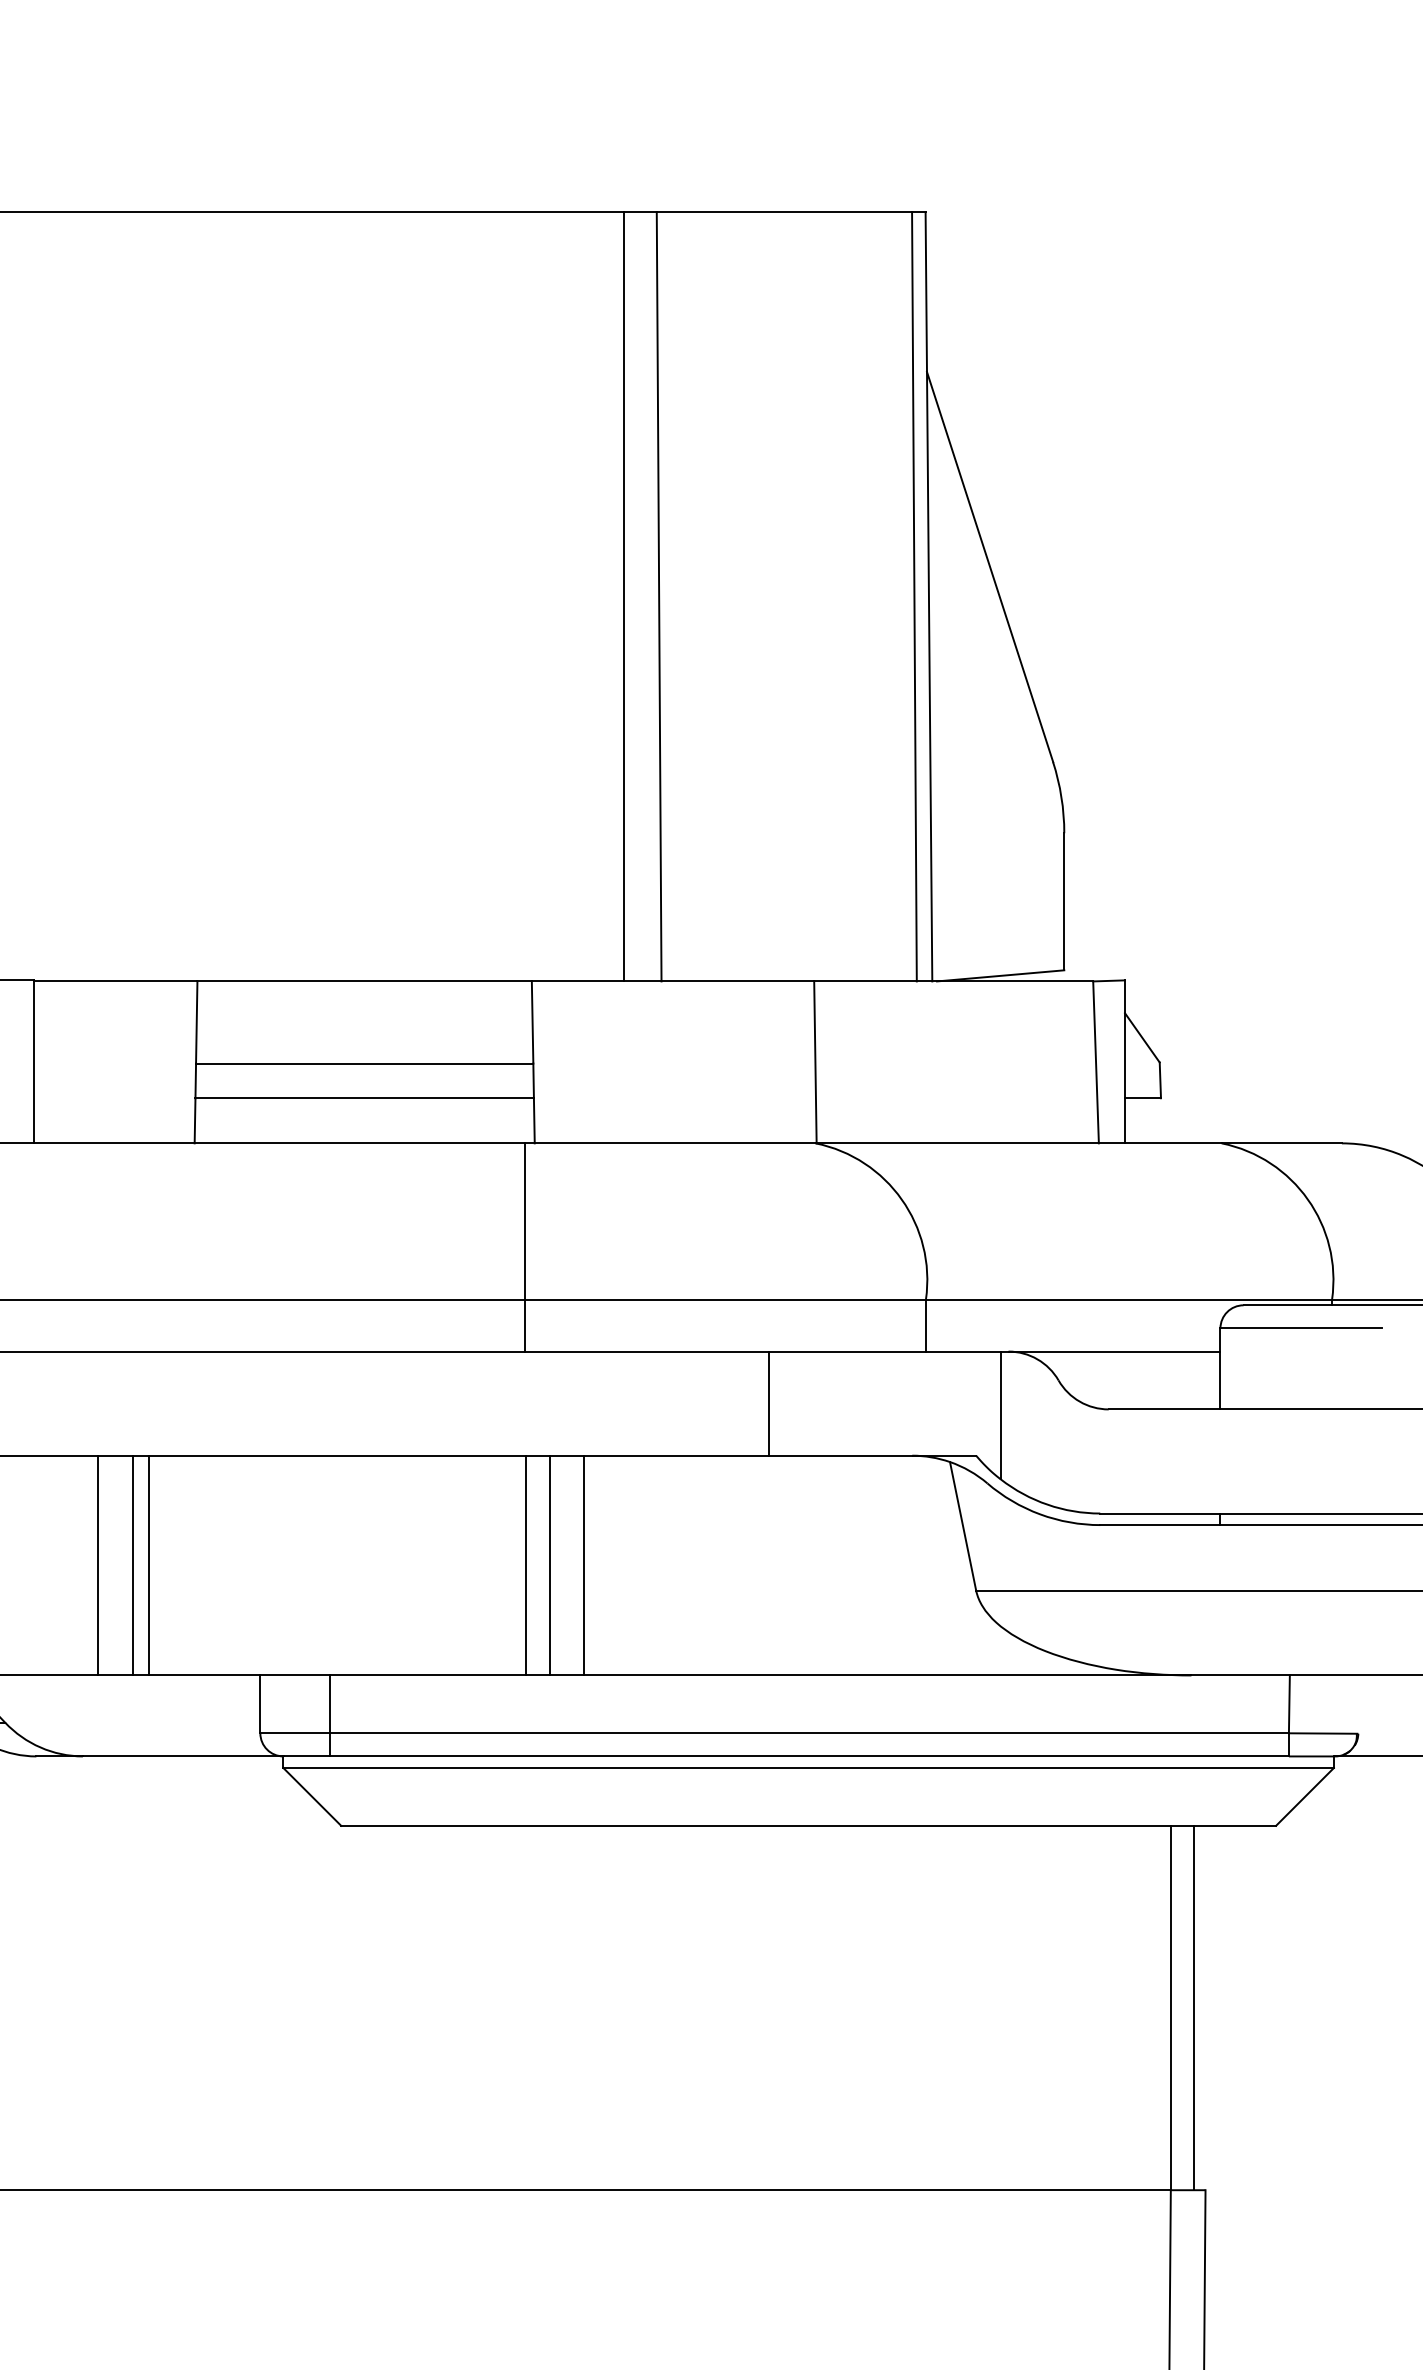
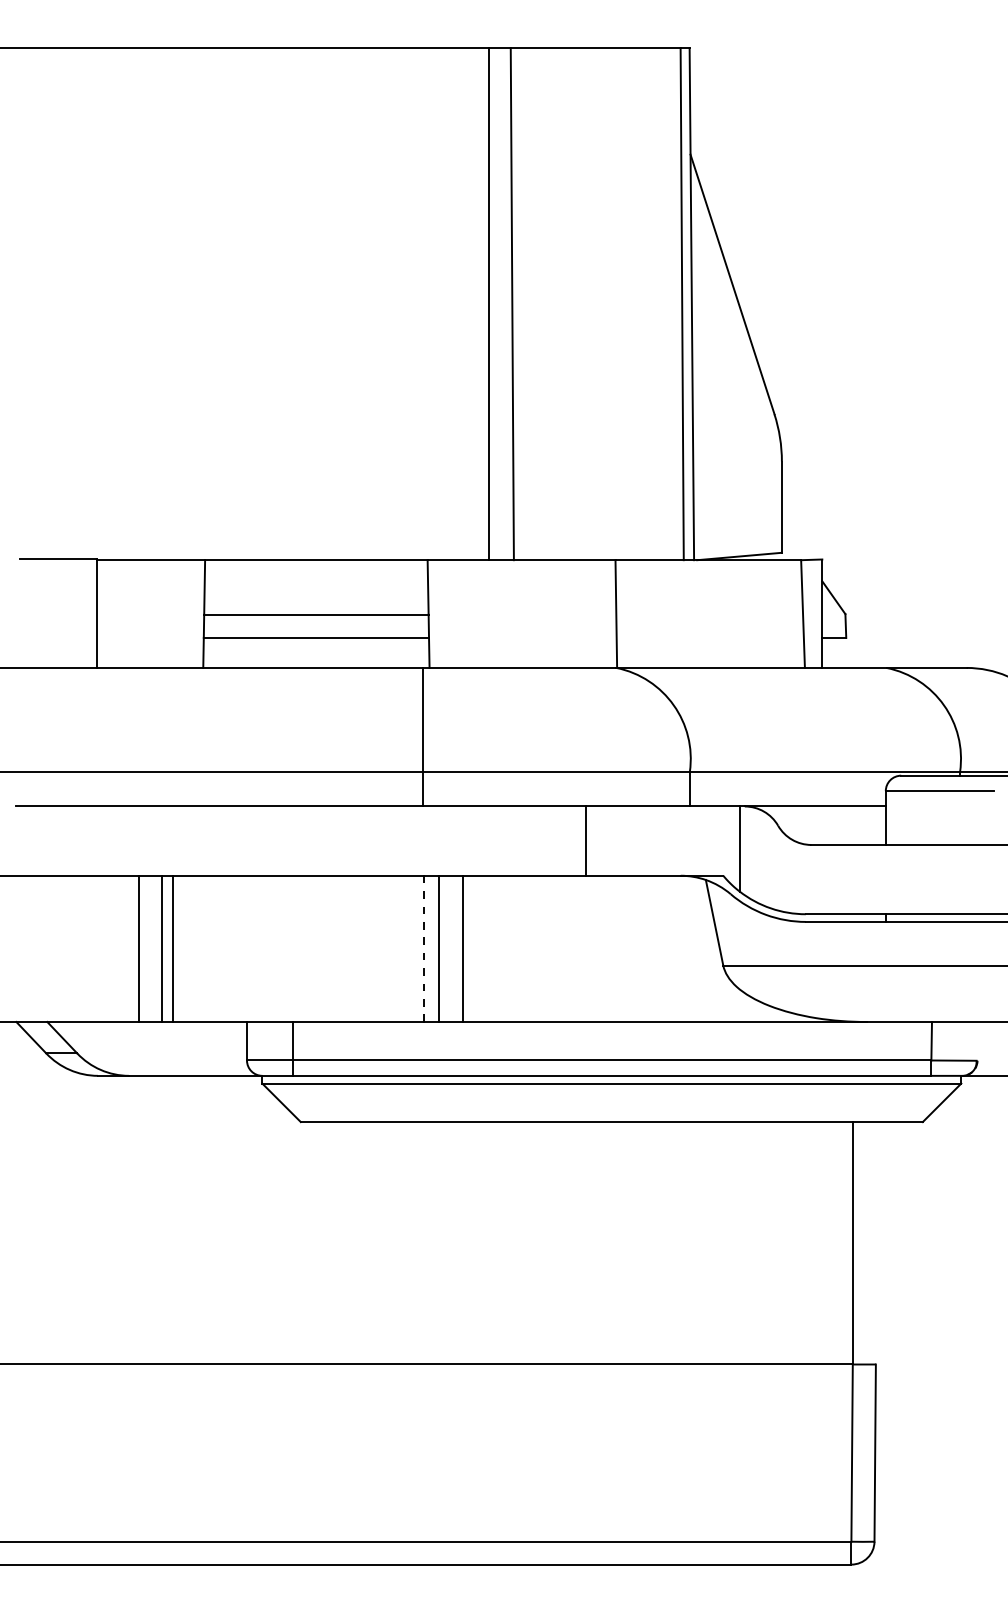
line: (527, 1566) -> (424, 949), solid -> dashed
line: (1194, 2008) -> (868, 1243), removed

